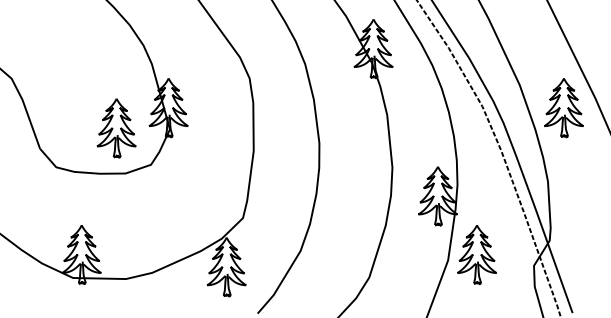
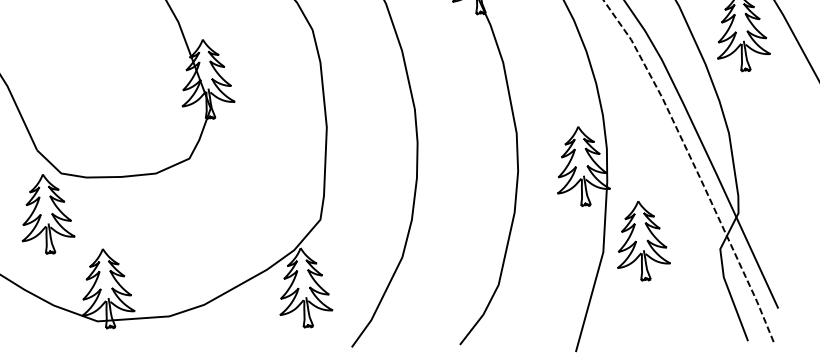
part: (116, 128) -> (46, 214), moved

